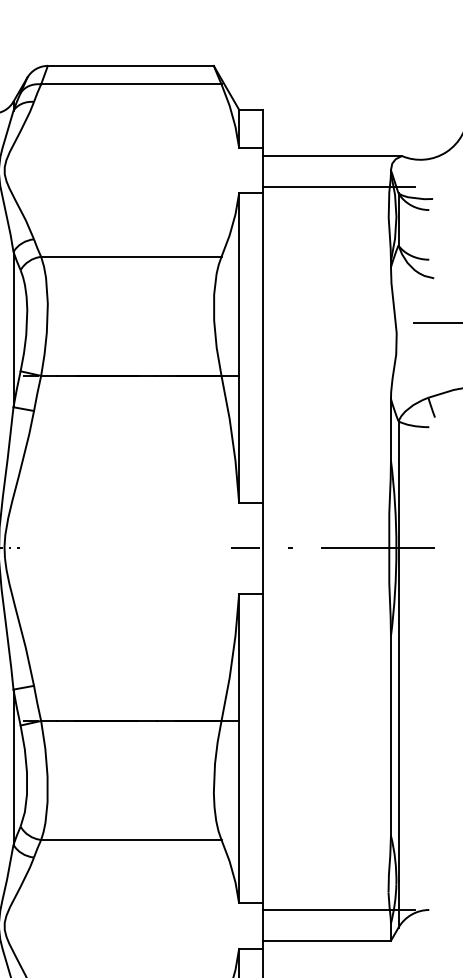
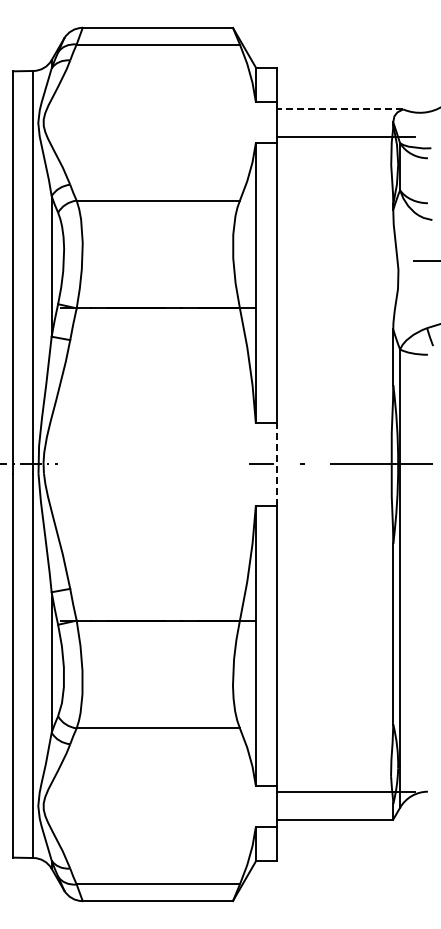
line: (332, 156) -> (340, 109), solid -> dashed
line: (263, 548) -> (277, 464), solid -> dashed

